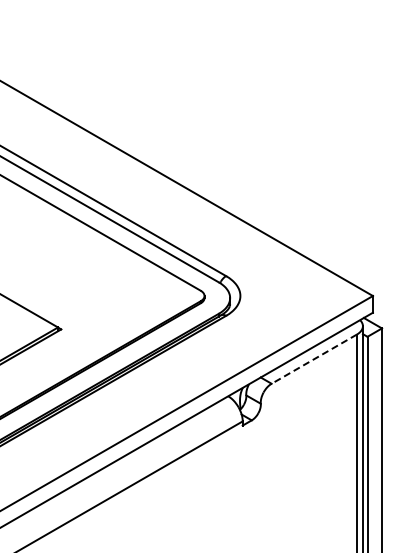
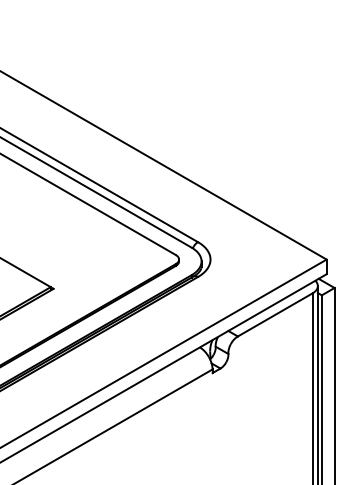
line: (313, 359) -> (274, 315), dashed -> solid

